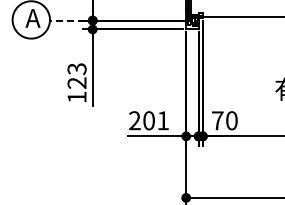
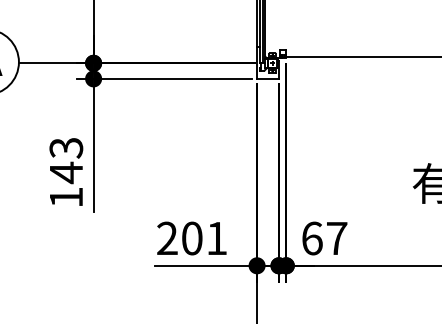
line: (67, 20) -> (49, 63), dashed -> solid
text: (76, 82) -> (65, 171), 123 -> 143
text: (224, 120) -> (324, 238), 70 -> 67

